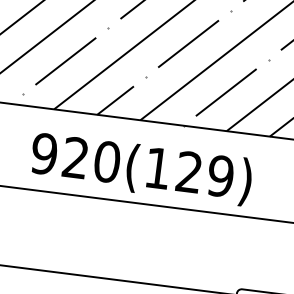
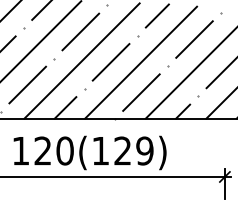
text: (43, 153) -> (20, 150), 920(129) -> 120(129)

